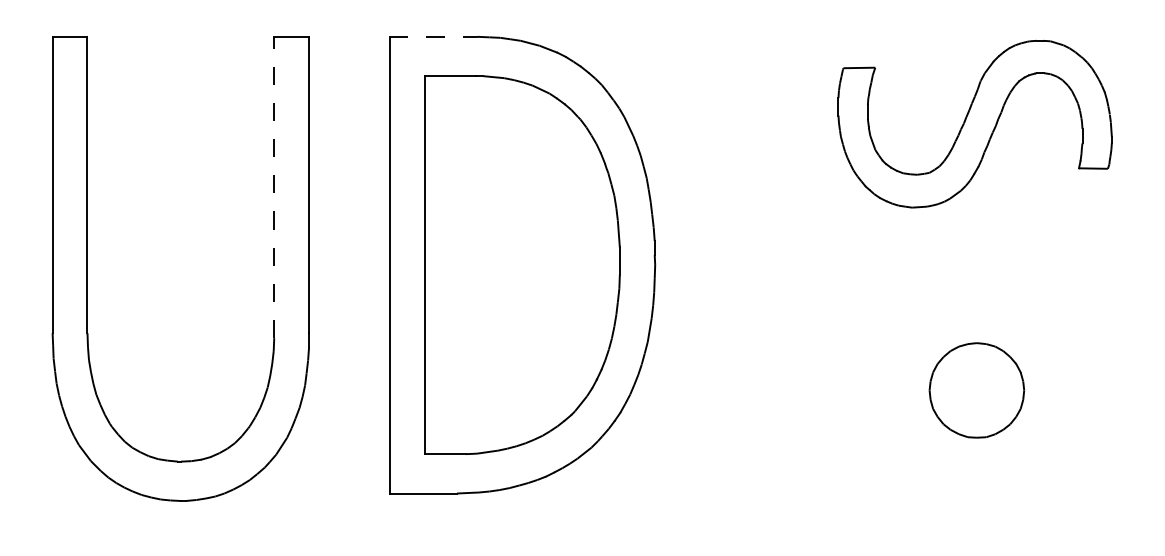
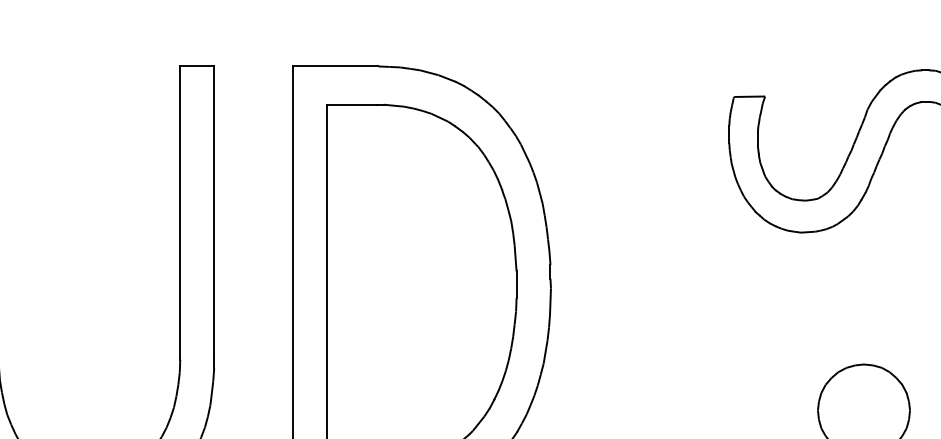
line: (434, 36) -> (336, 66), dashed -> solid
line: (274, 187) -> (180, 213), dashed -> solid

